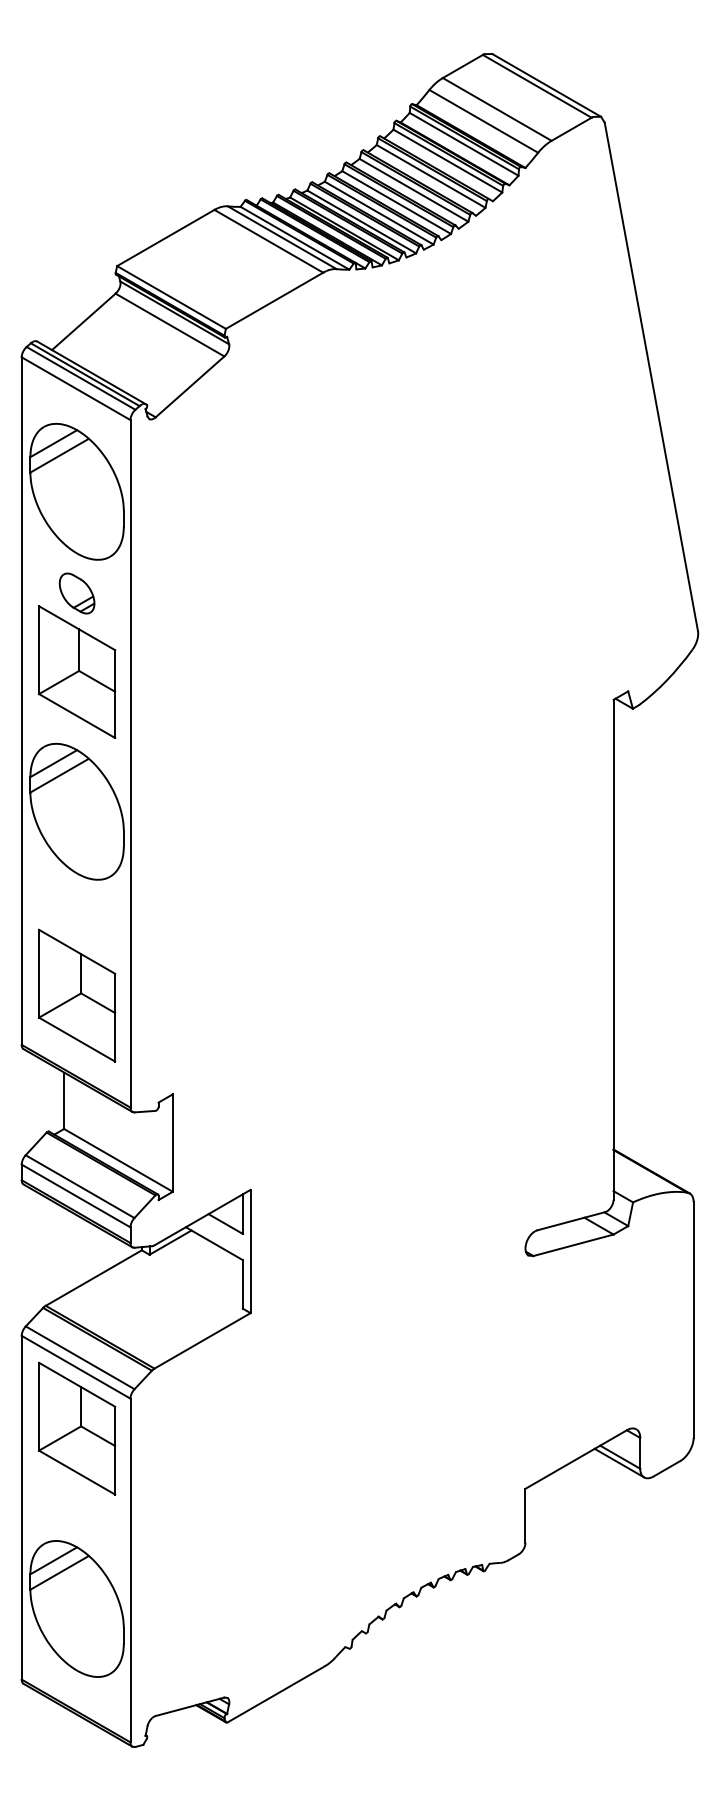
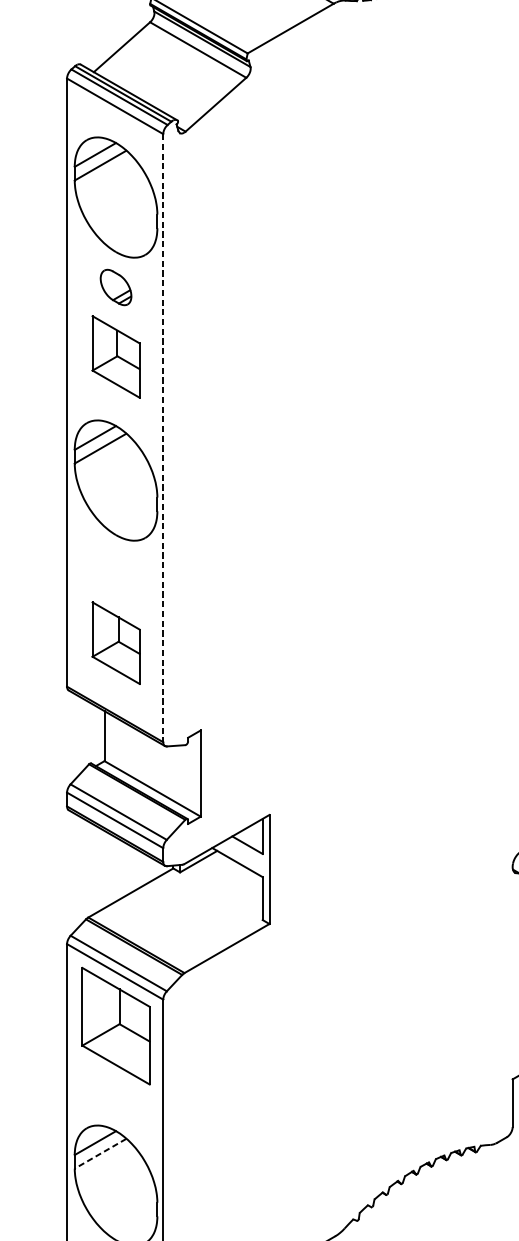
part: (77, 671) -> (116, 356), size x0.7
line: (130, 763) -> (163, 437), solid -> dashed
part: (77, 995) -> (116, 643), size x0.7
line: (59, 1572) -> (100, 1153), solid -> dashed

